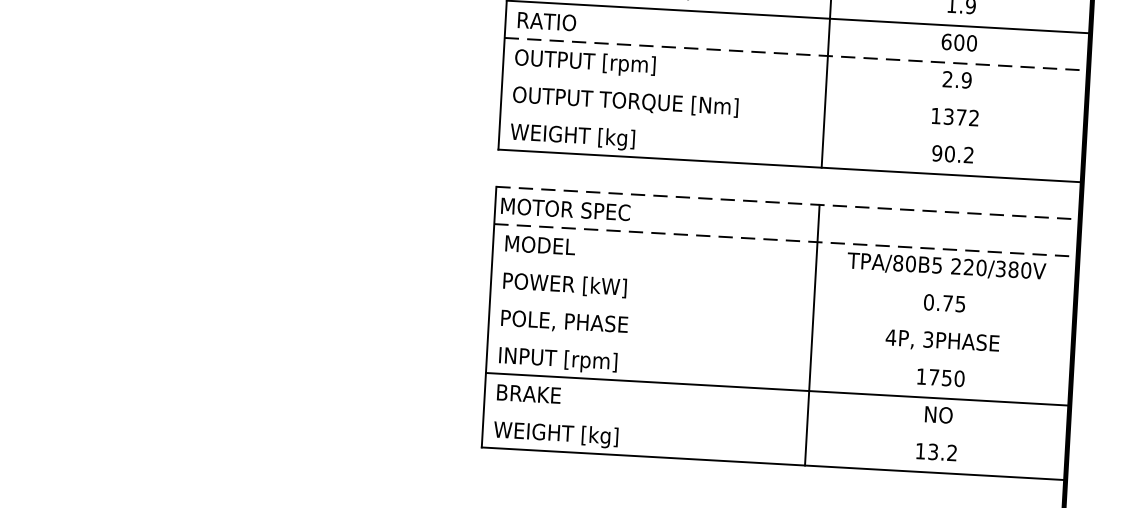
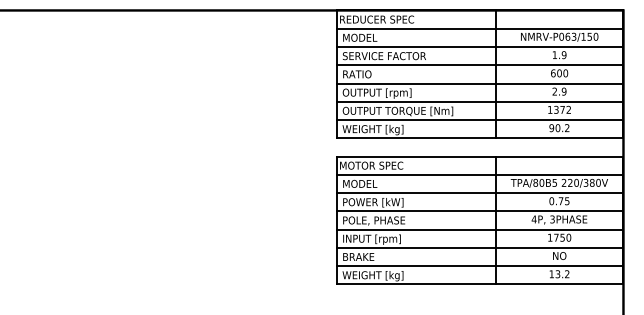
line: (797, 54) -> (480, 83), dashed -> solid
line: (795, 90) -> (480, 101), added
line: (792, 129) -> (480, 120), added
line: (788, 203) -> (480, 156), dashed -> solid
line: (786, 239) -> (480, 174), dashed -> solid
line: (784, 278) -> (480, 193), added
line: (782, 315) -> (480, 211), added
line: (780, 351) -> (480, 229), added
line: (776, 427) -> (480, 266), added

